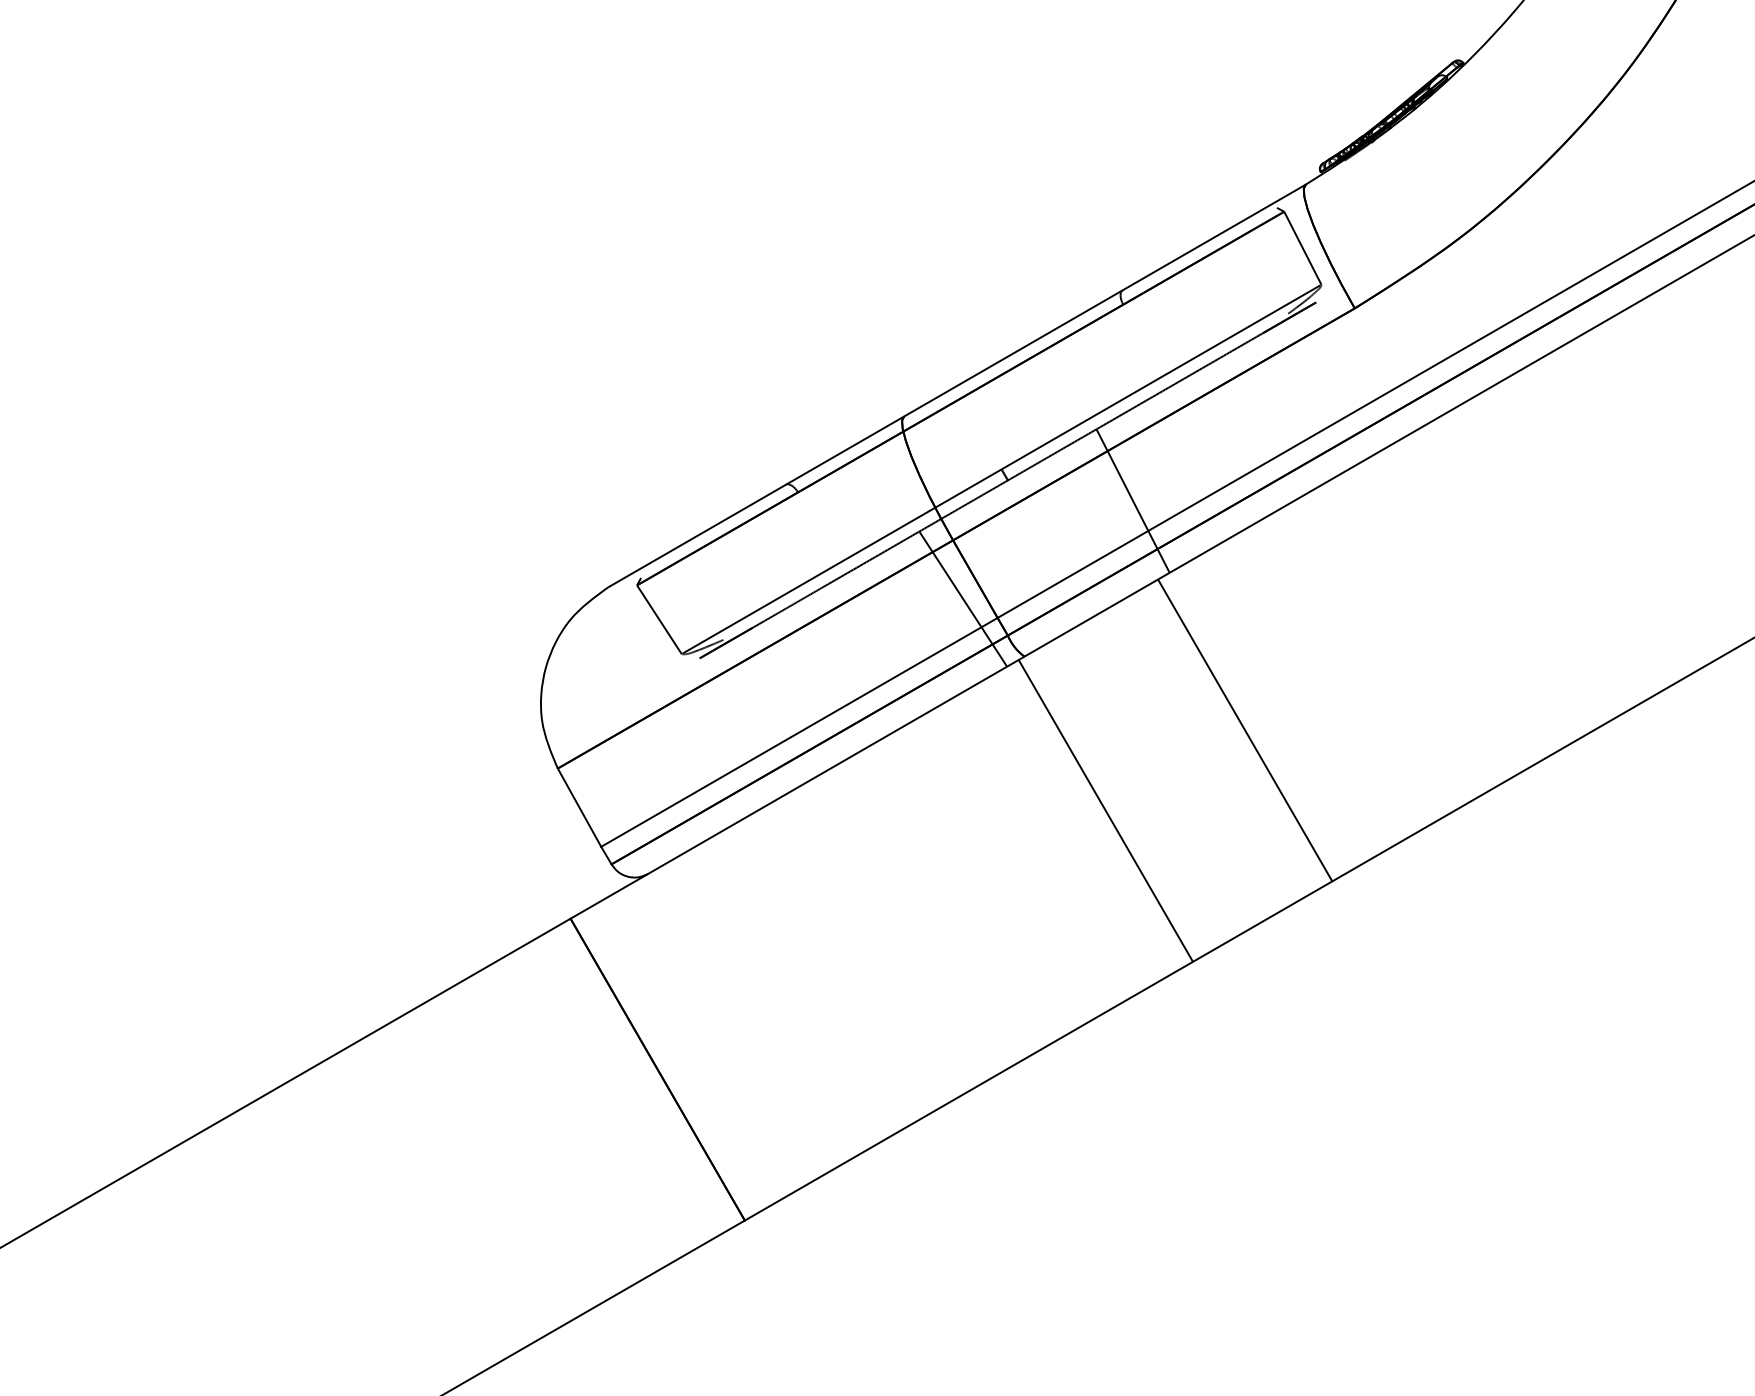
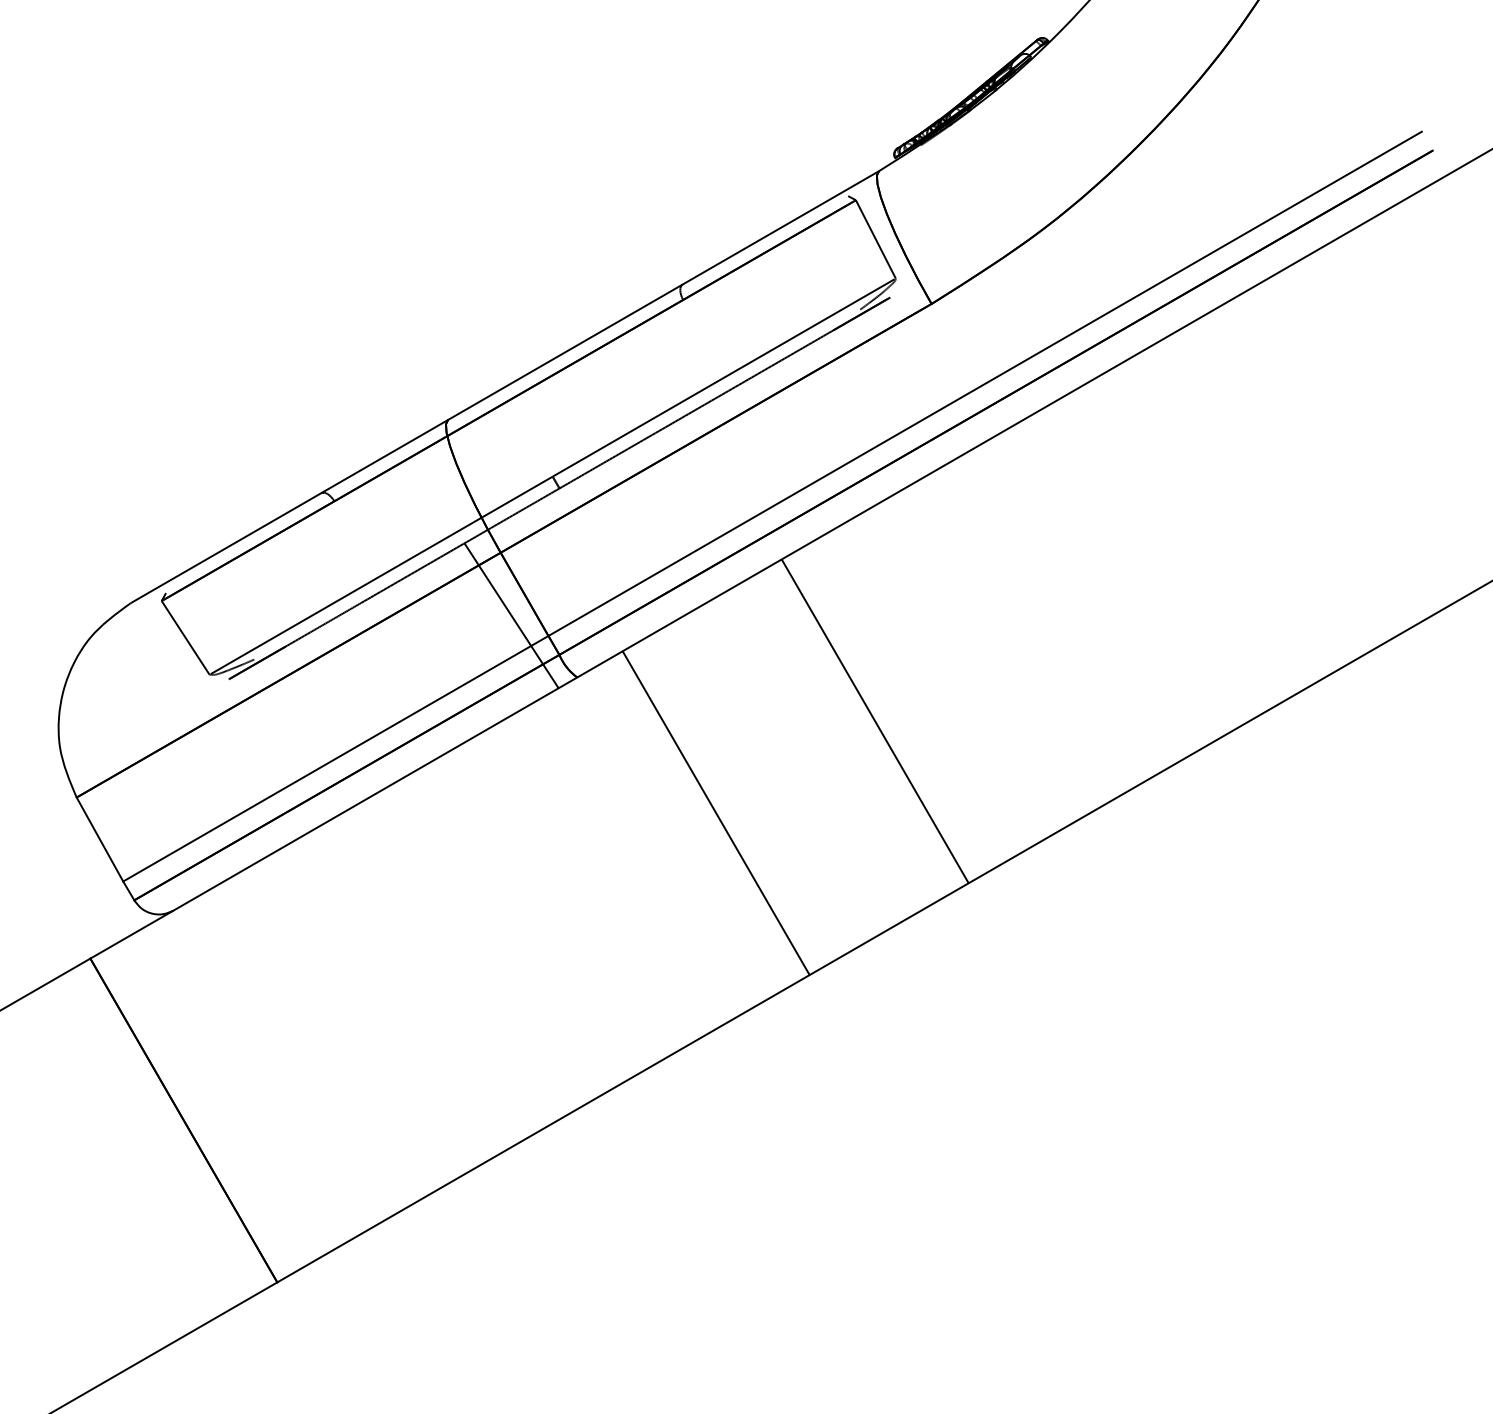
line: (1132, 500) -> (693, 509), removed
line: (1245, 730) -> (875, 721), moved
line: (1105, 810) -> (715, 812), moved

